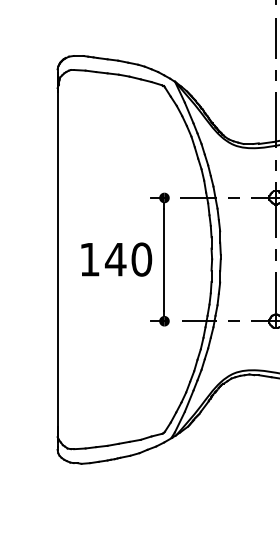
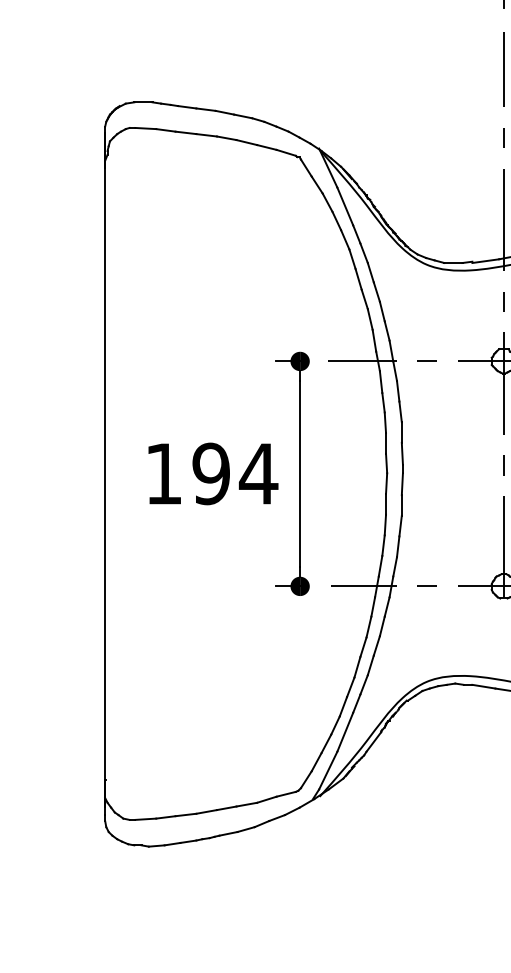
text: (128, 259) -> (234, 473), 140 -> 194

